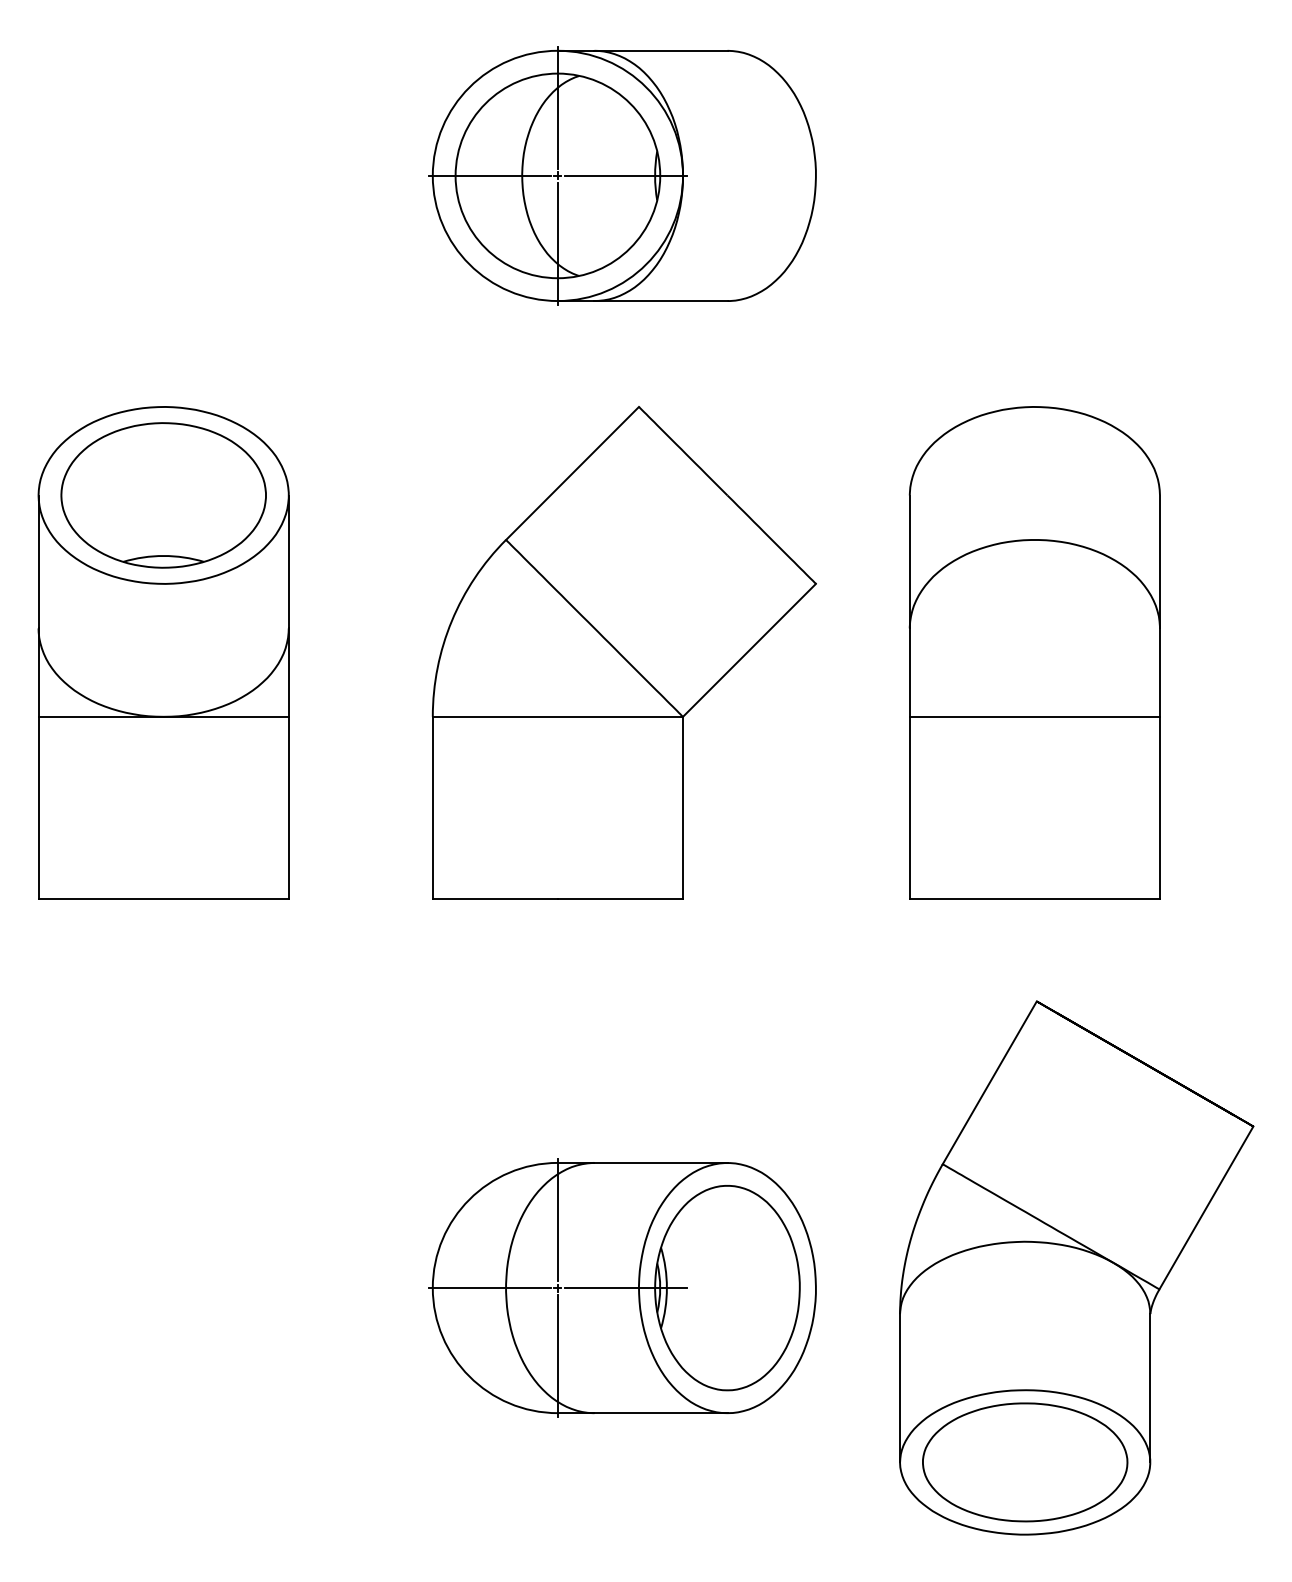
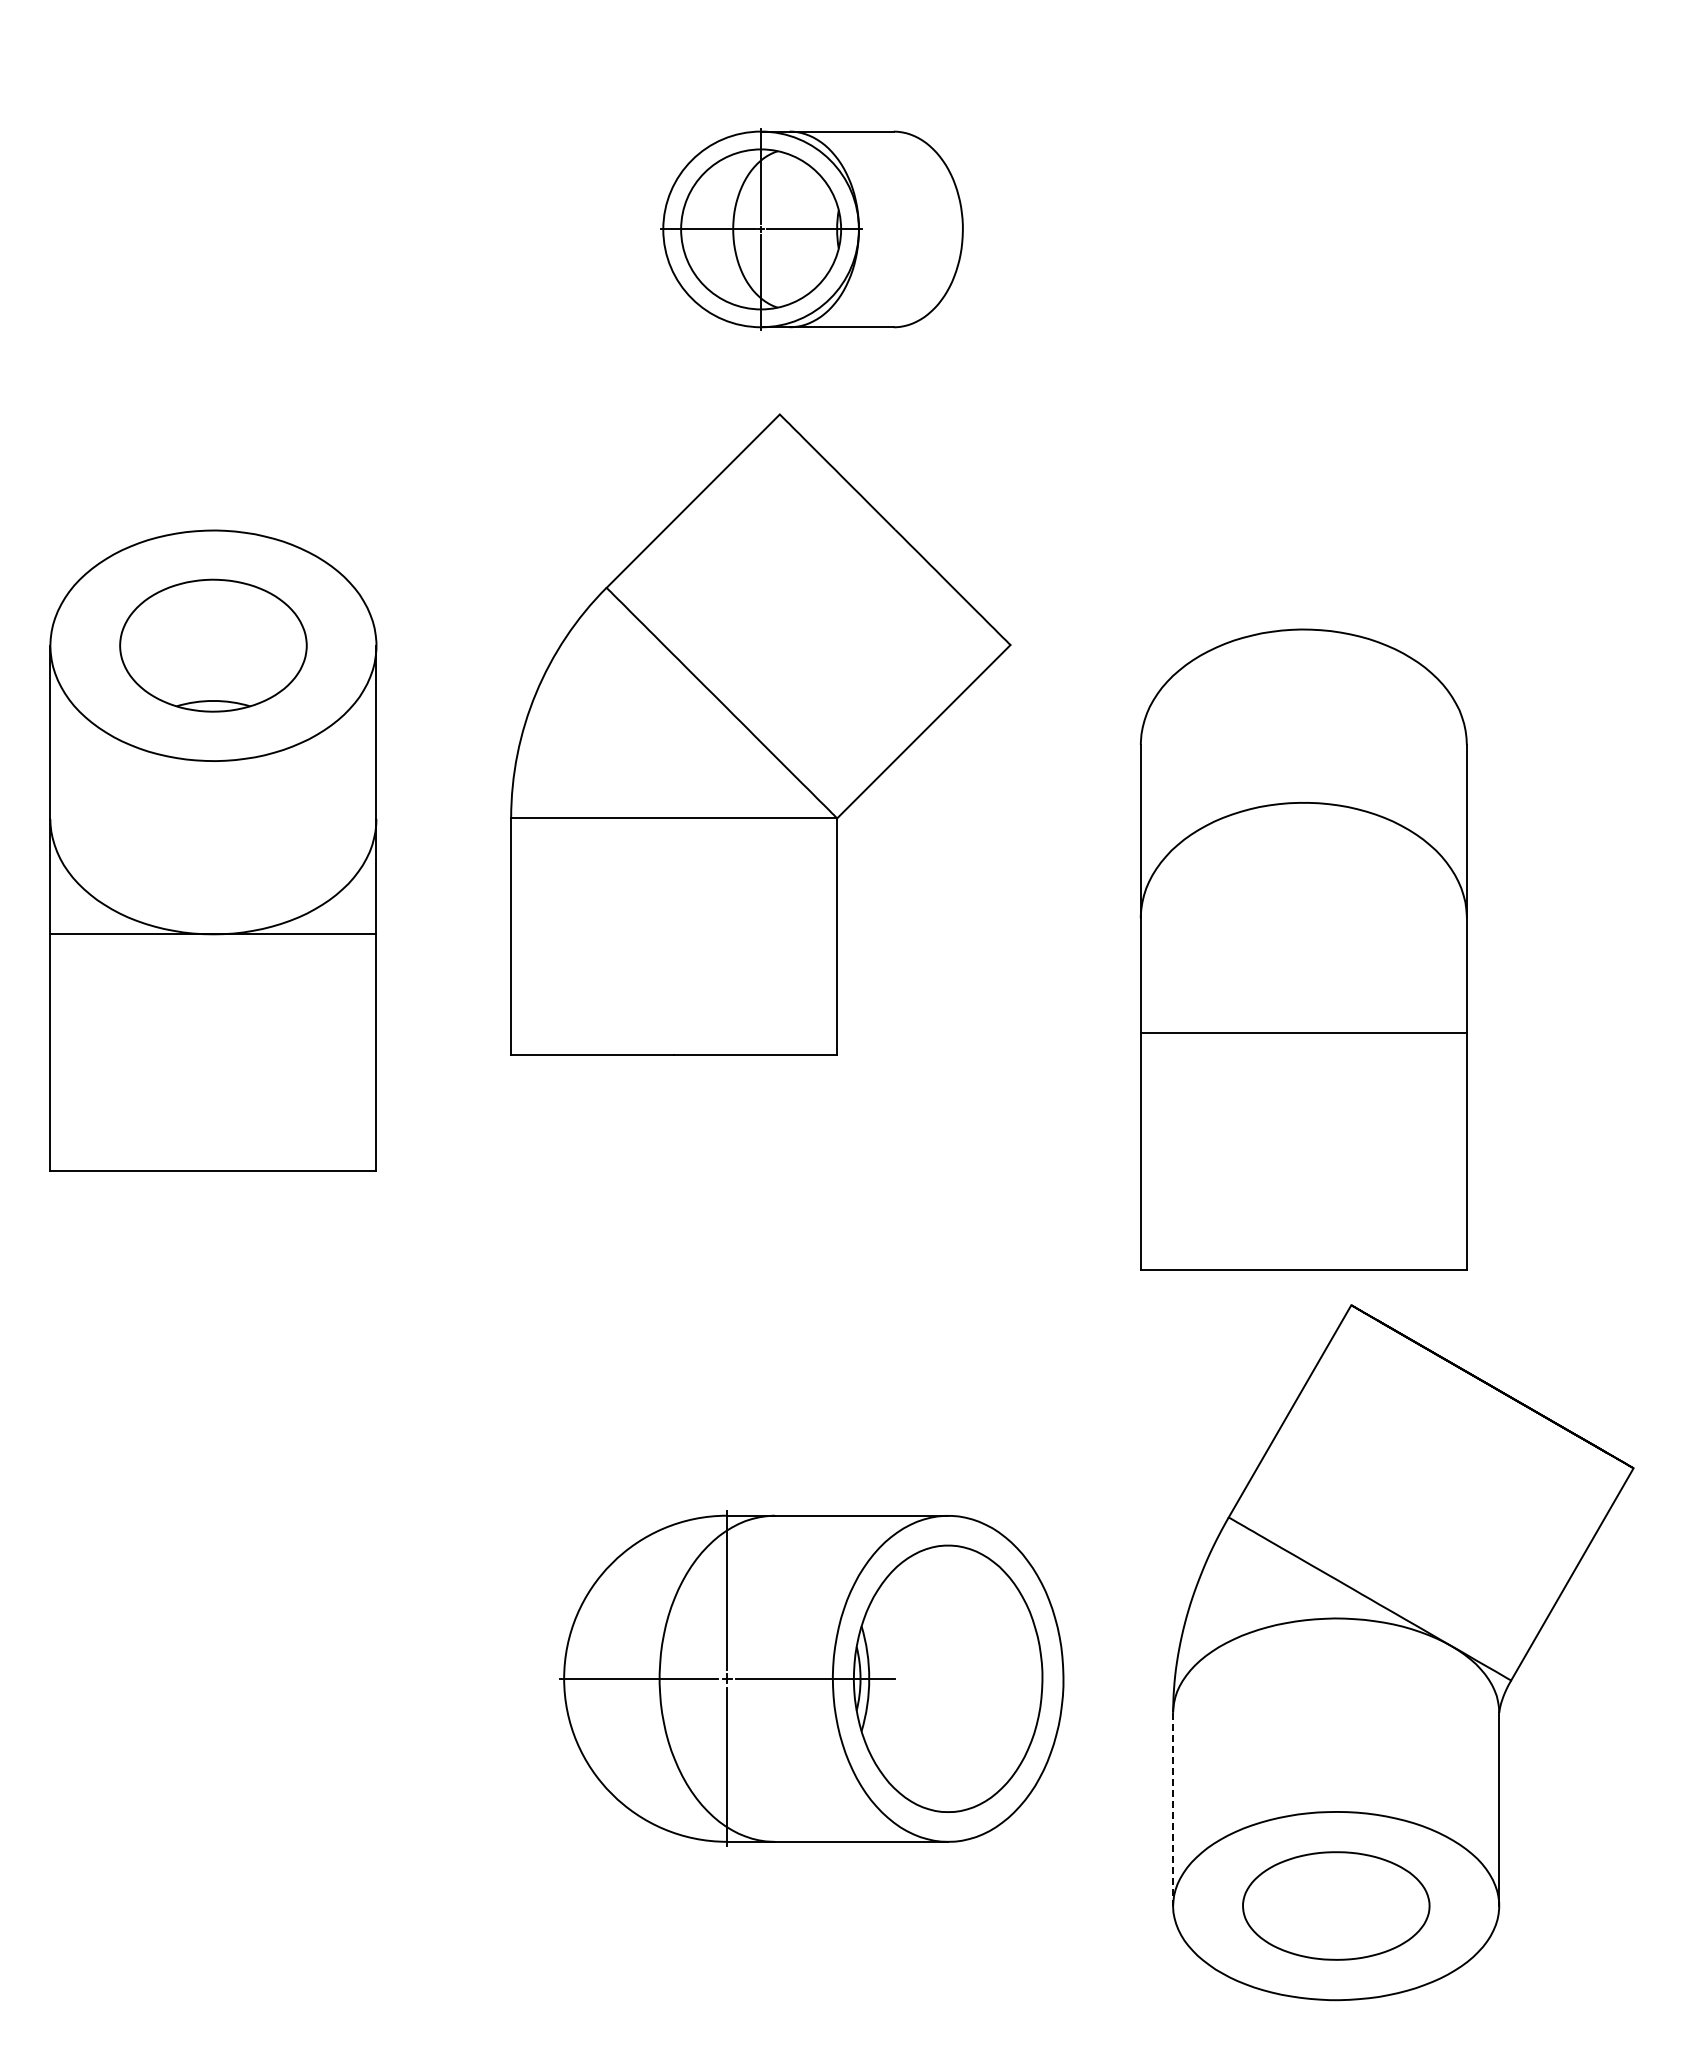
part: (622, 176) -> (811, 229), size x0.6
part: (163, 495) -> (213, 645), size x0.7
part: (624, 652) -> (760, 734), moved
part: (1034, 652) -> (1303, 949), moved
line: (900, 1388) -> (1173, 1809), solid -> dashed
part: (1025, 1462) -> (1336, 1905), size x0.7

